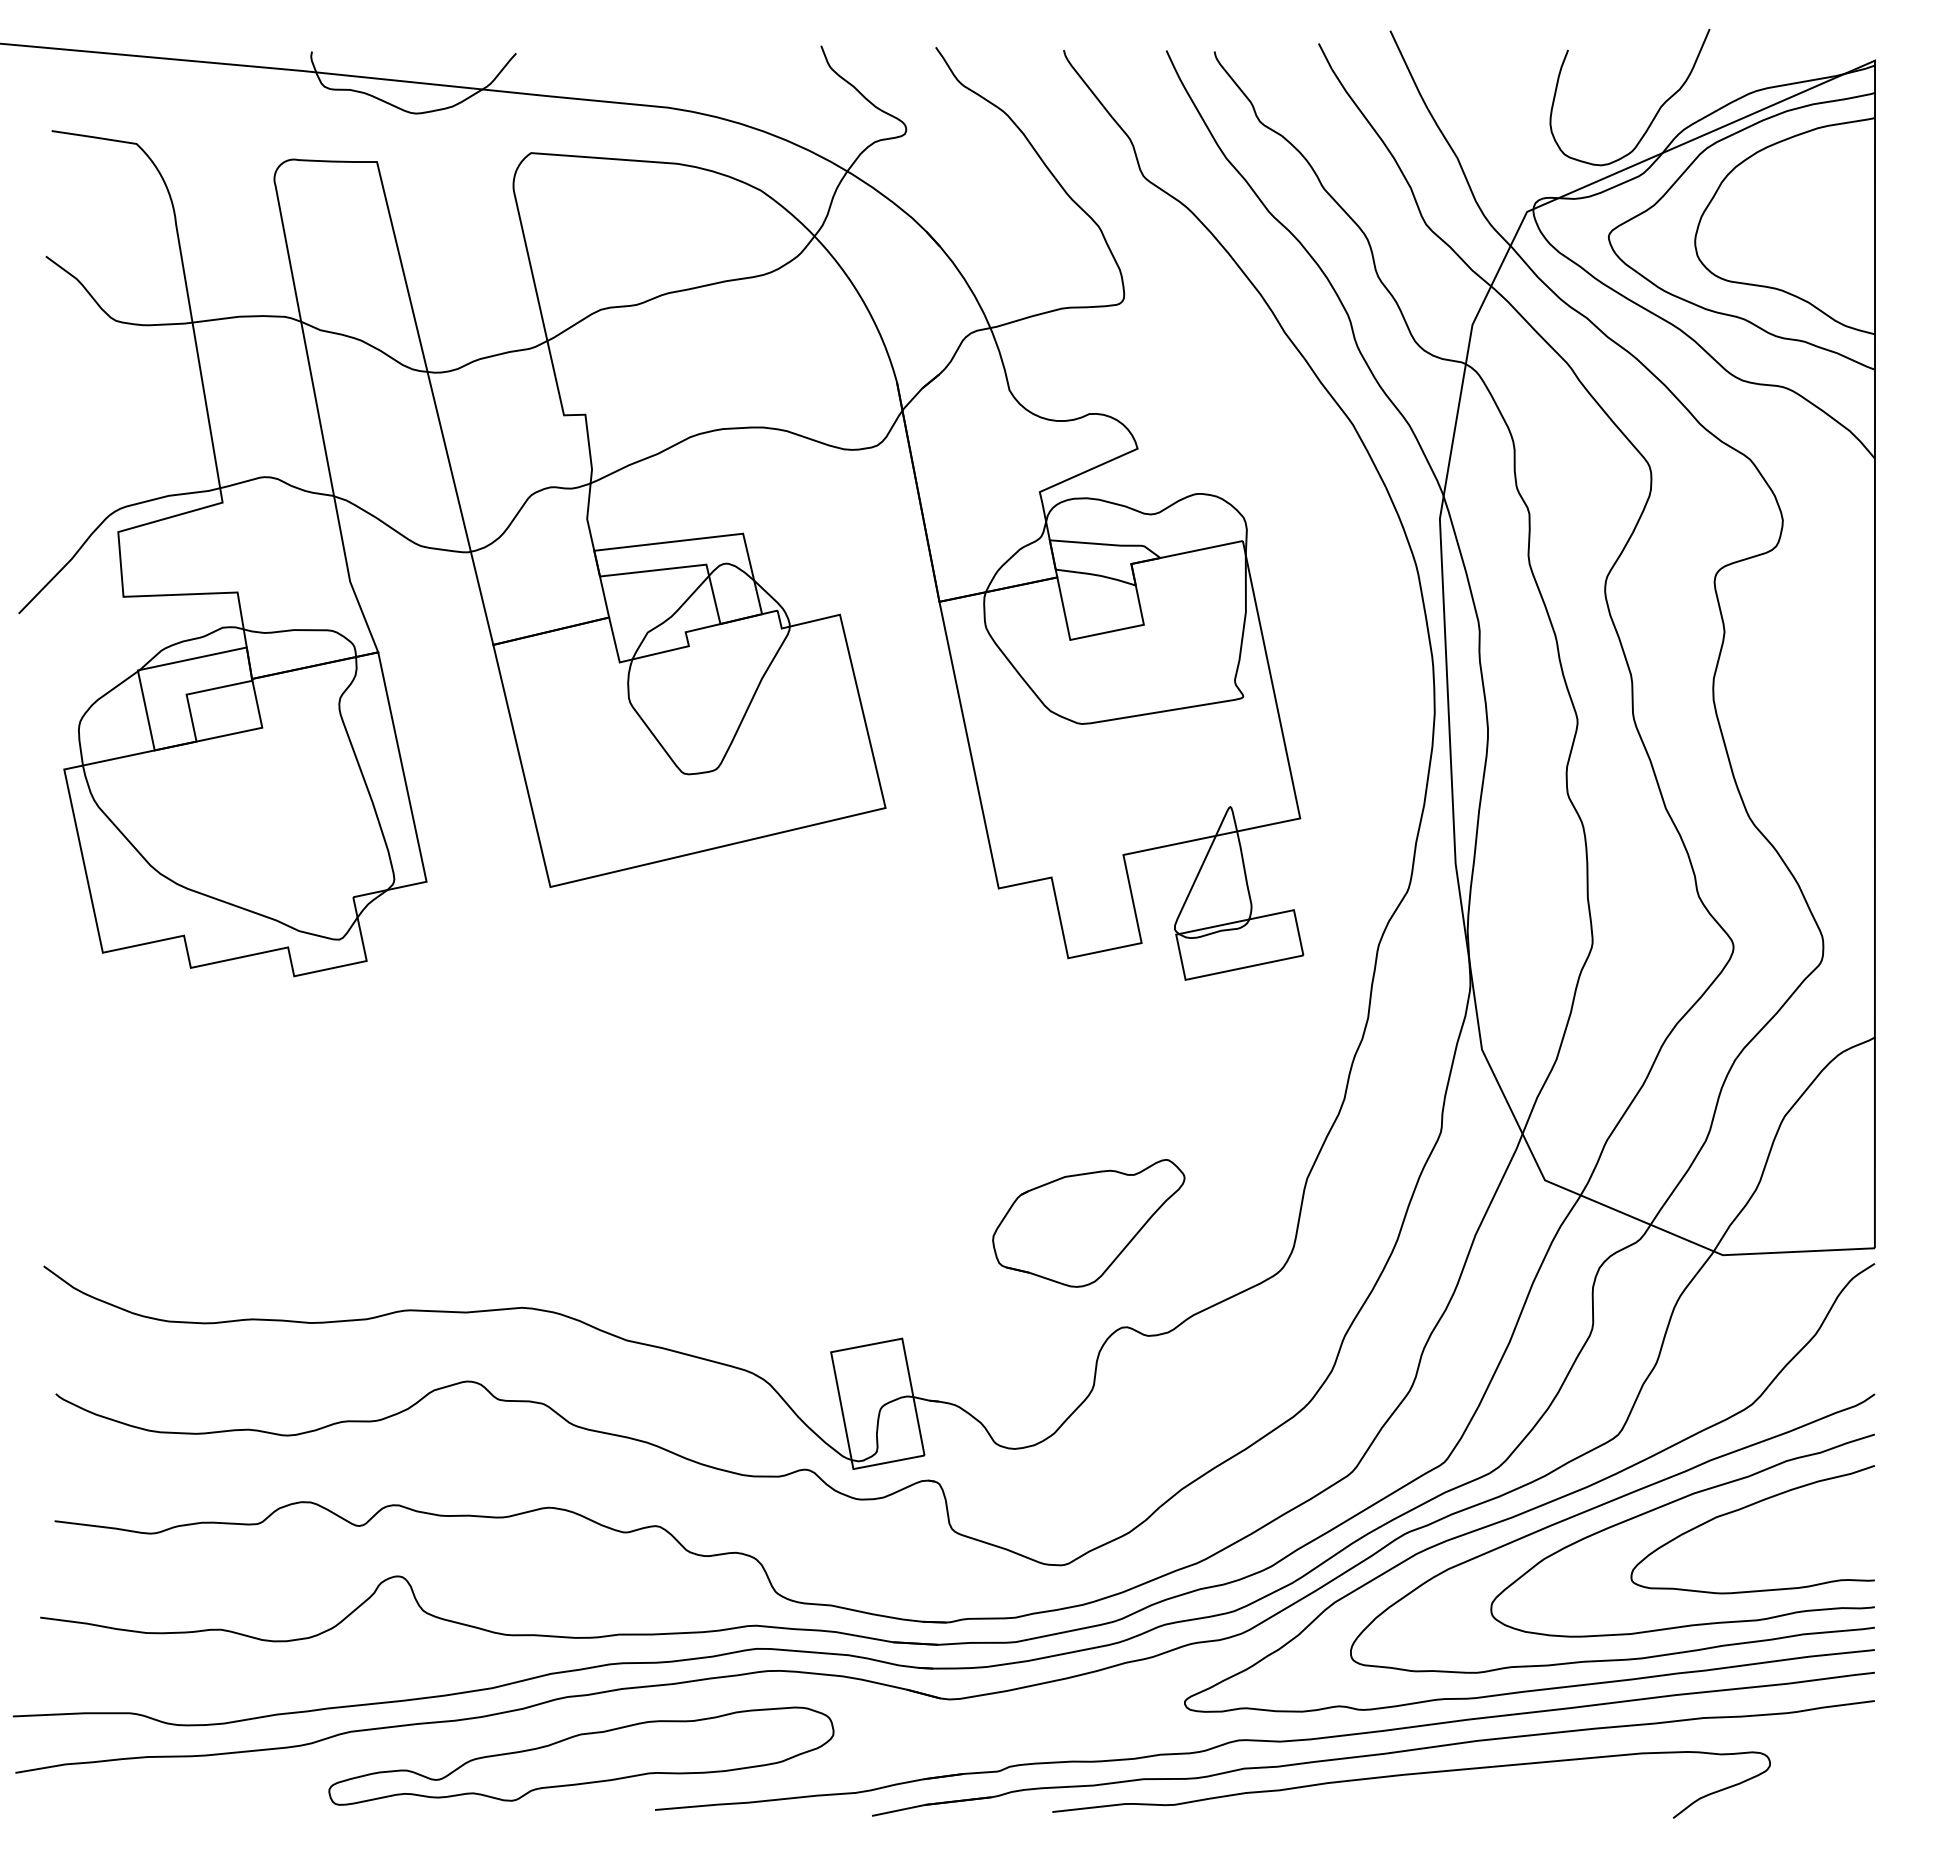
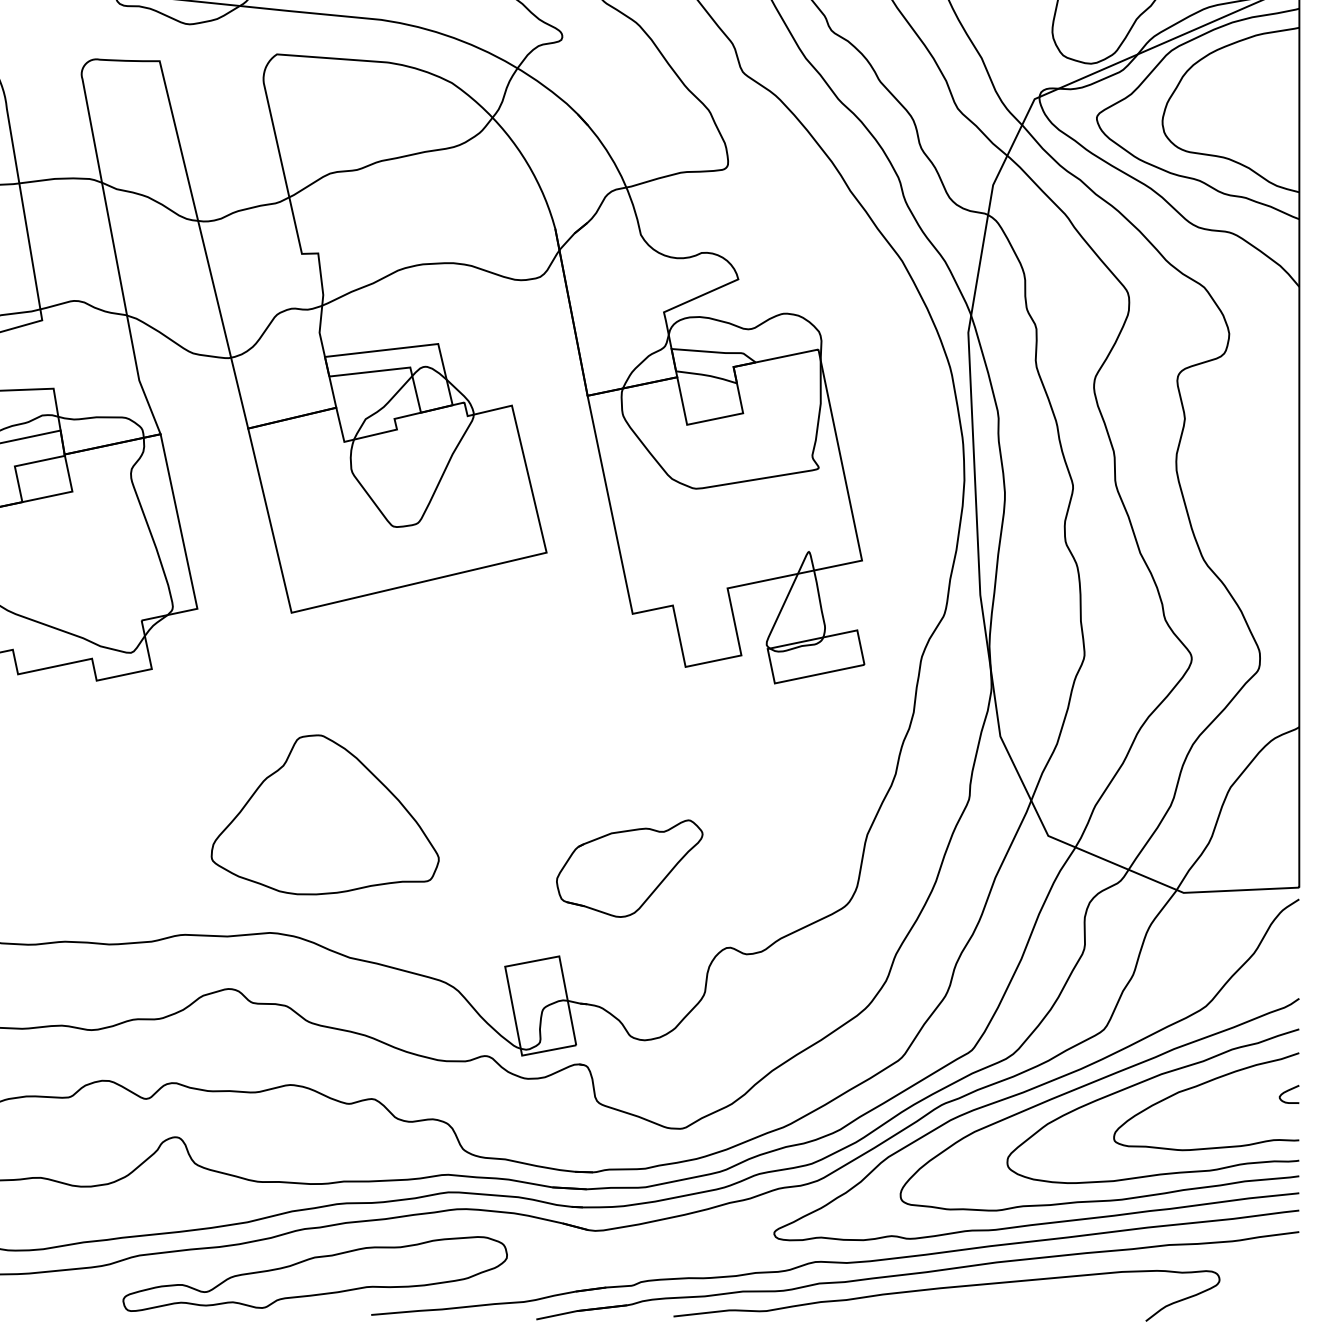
part: (594, 1152) -> (325, 814), added
part: (1088, 1223) -> (629, 868), moved
curve: (1859, 1516) -> (1287, 1091), added

